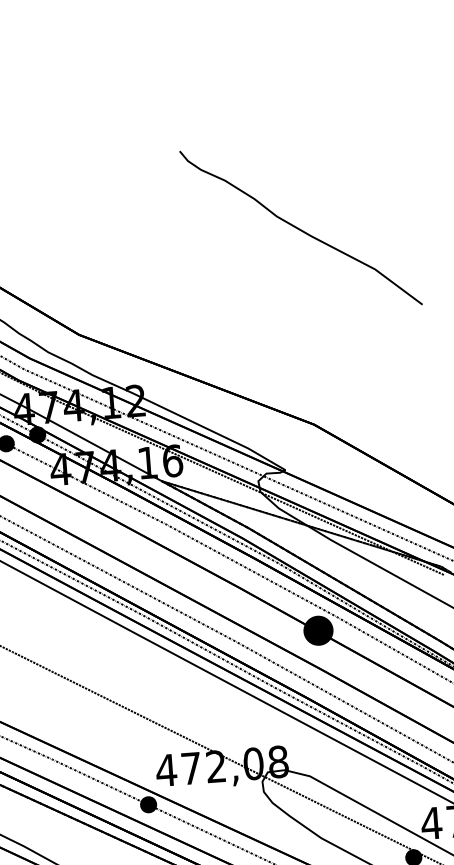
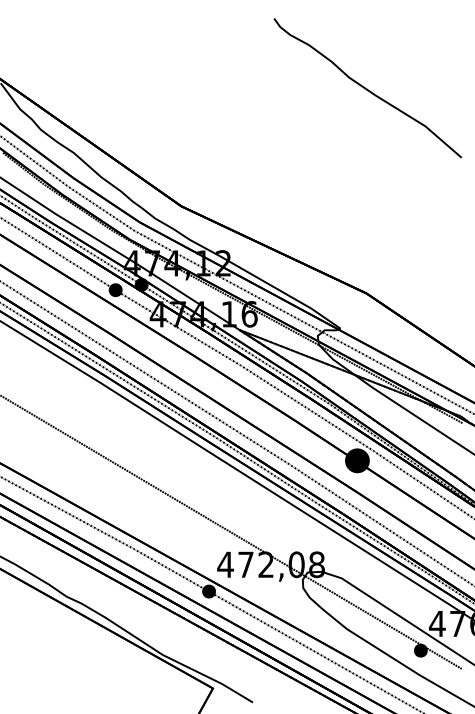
curve: (300, 228) -> (367, 88), moved

